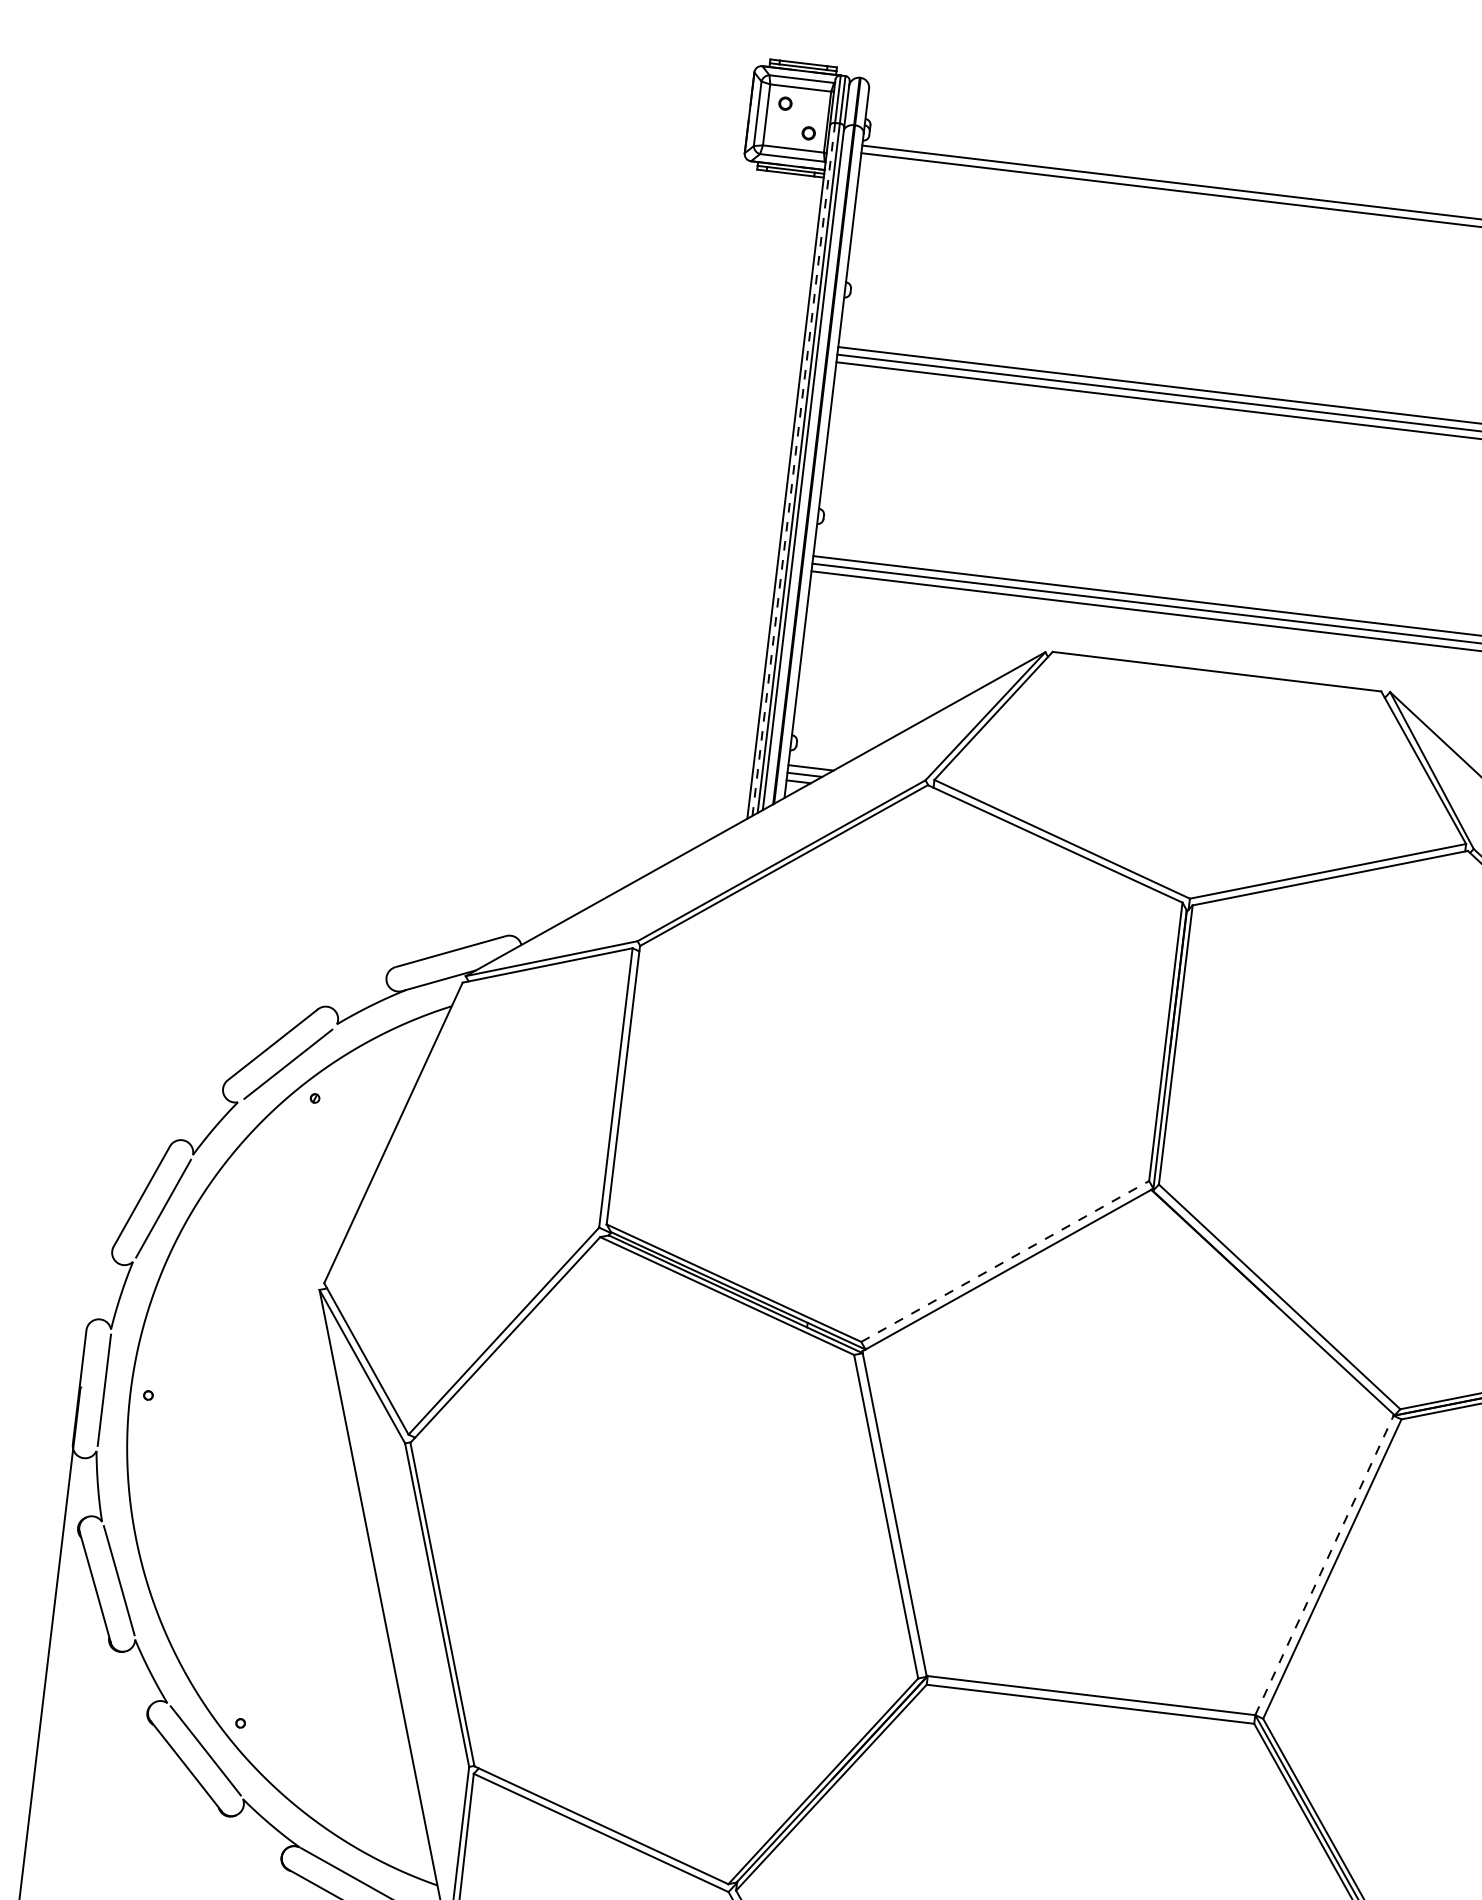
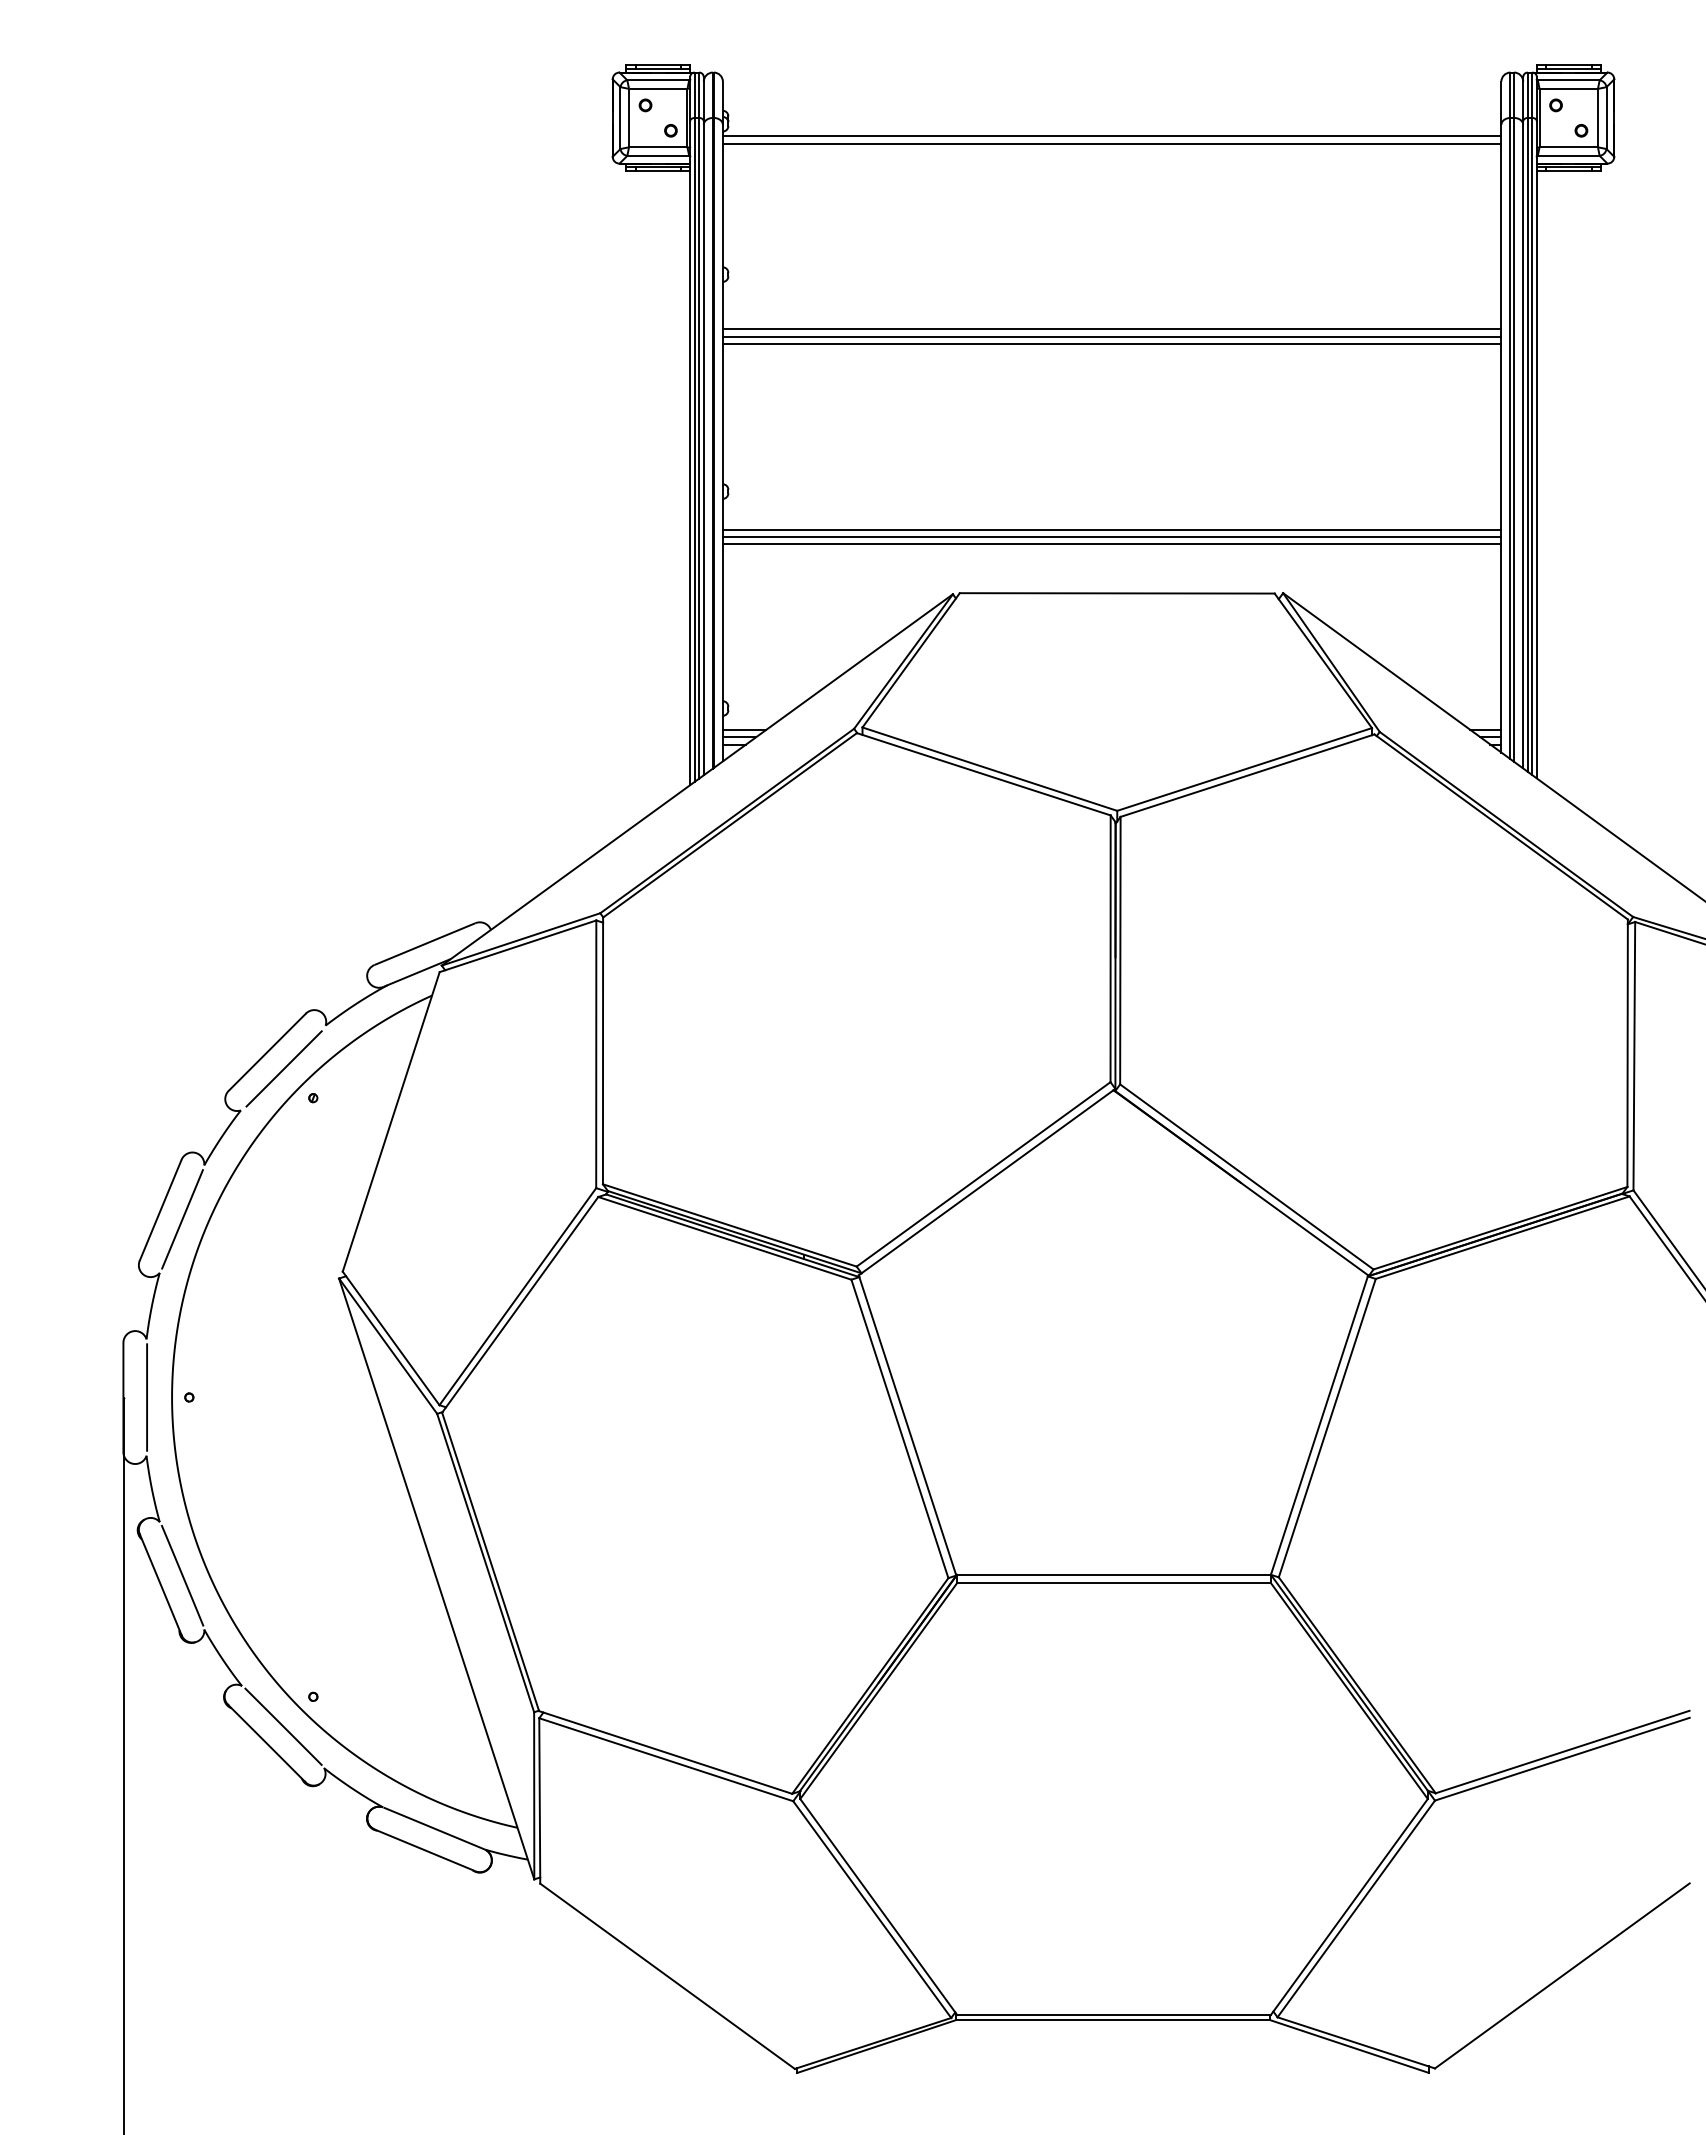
line: (793, 468) -> (694, 449), dashed -> solid
line: (1005, 1261) -> (983, 1174), dashed -> solid
line: (1324, 1564) -> (1319, 1424), dashed -> solid

